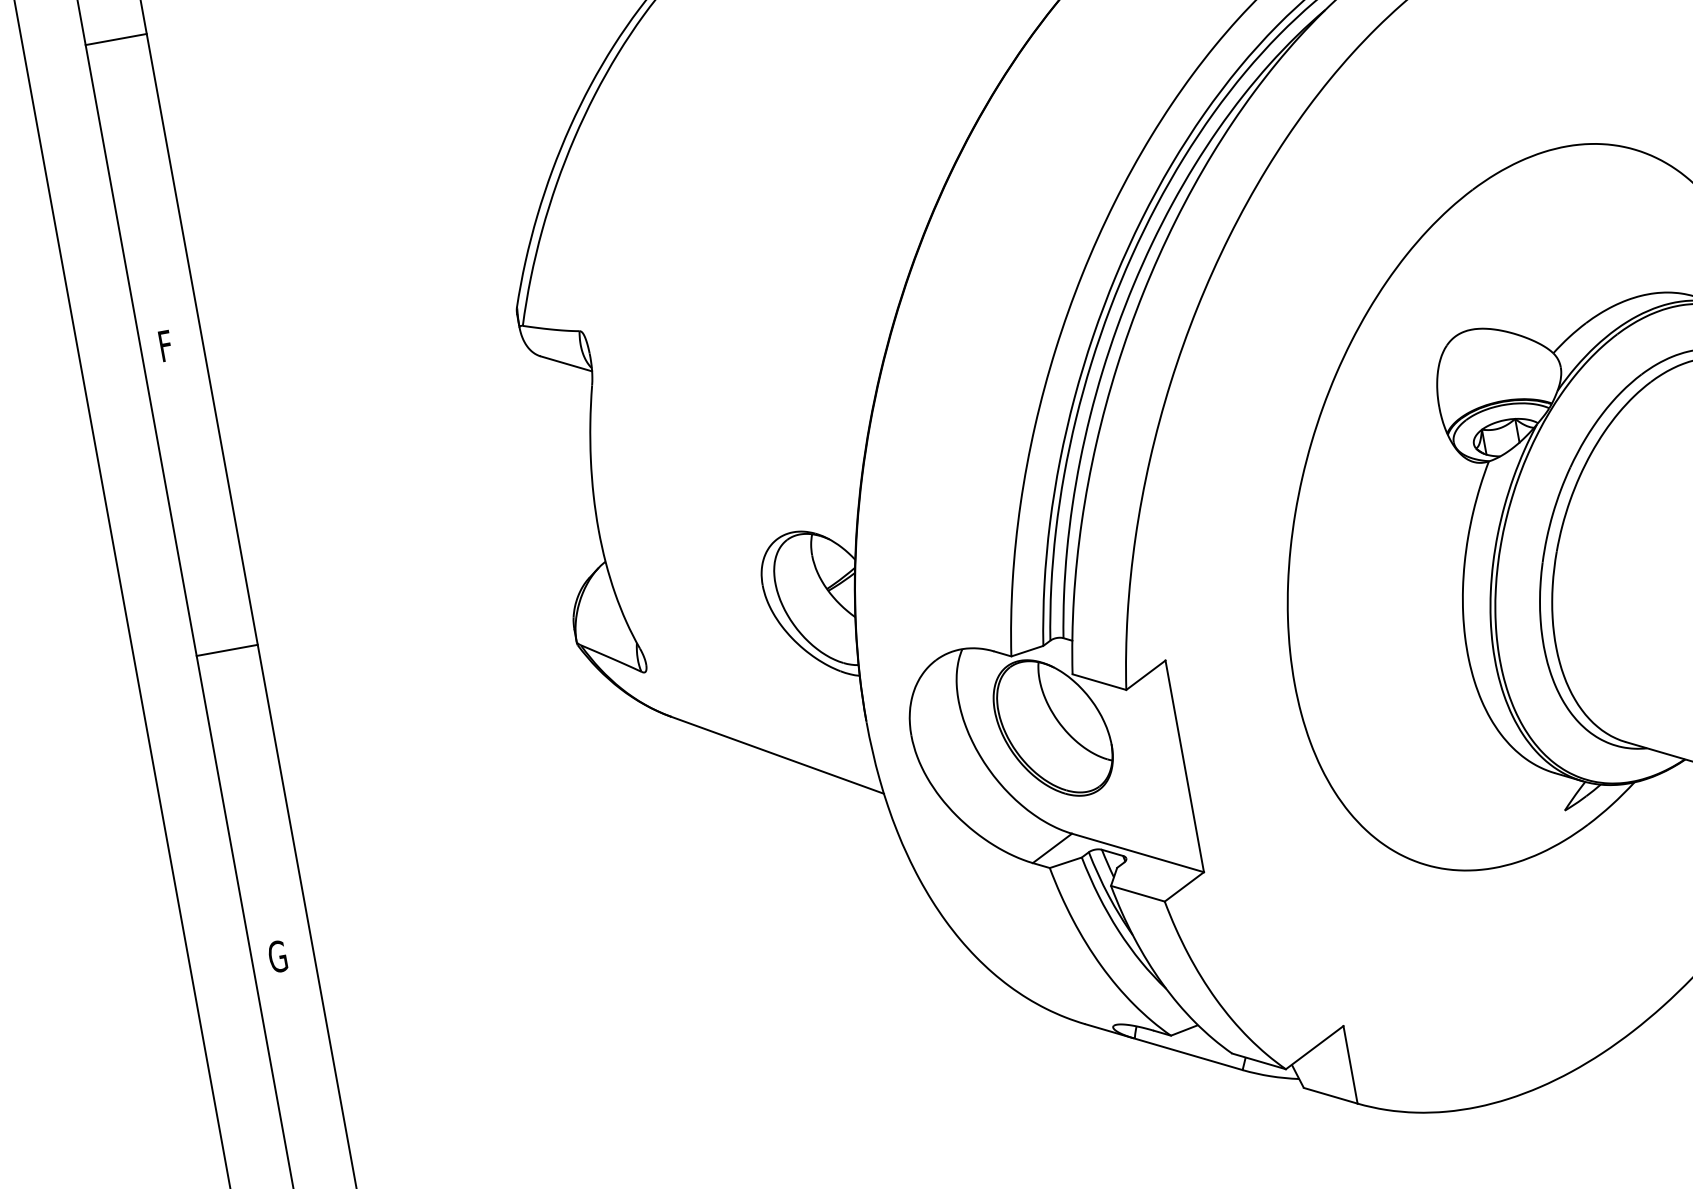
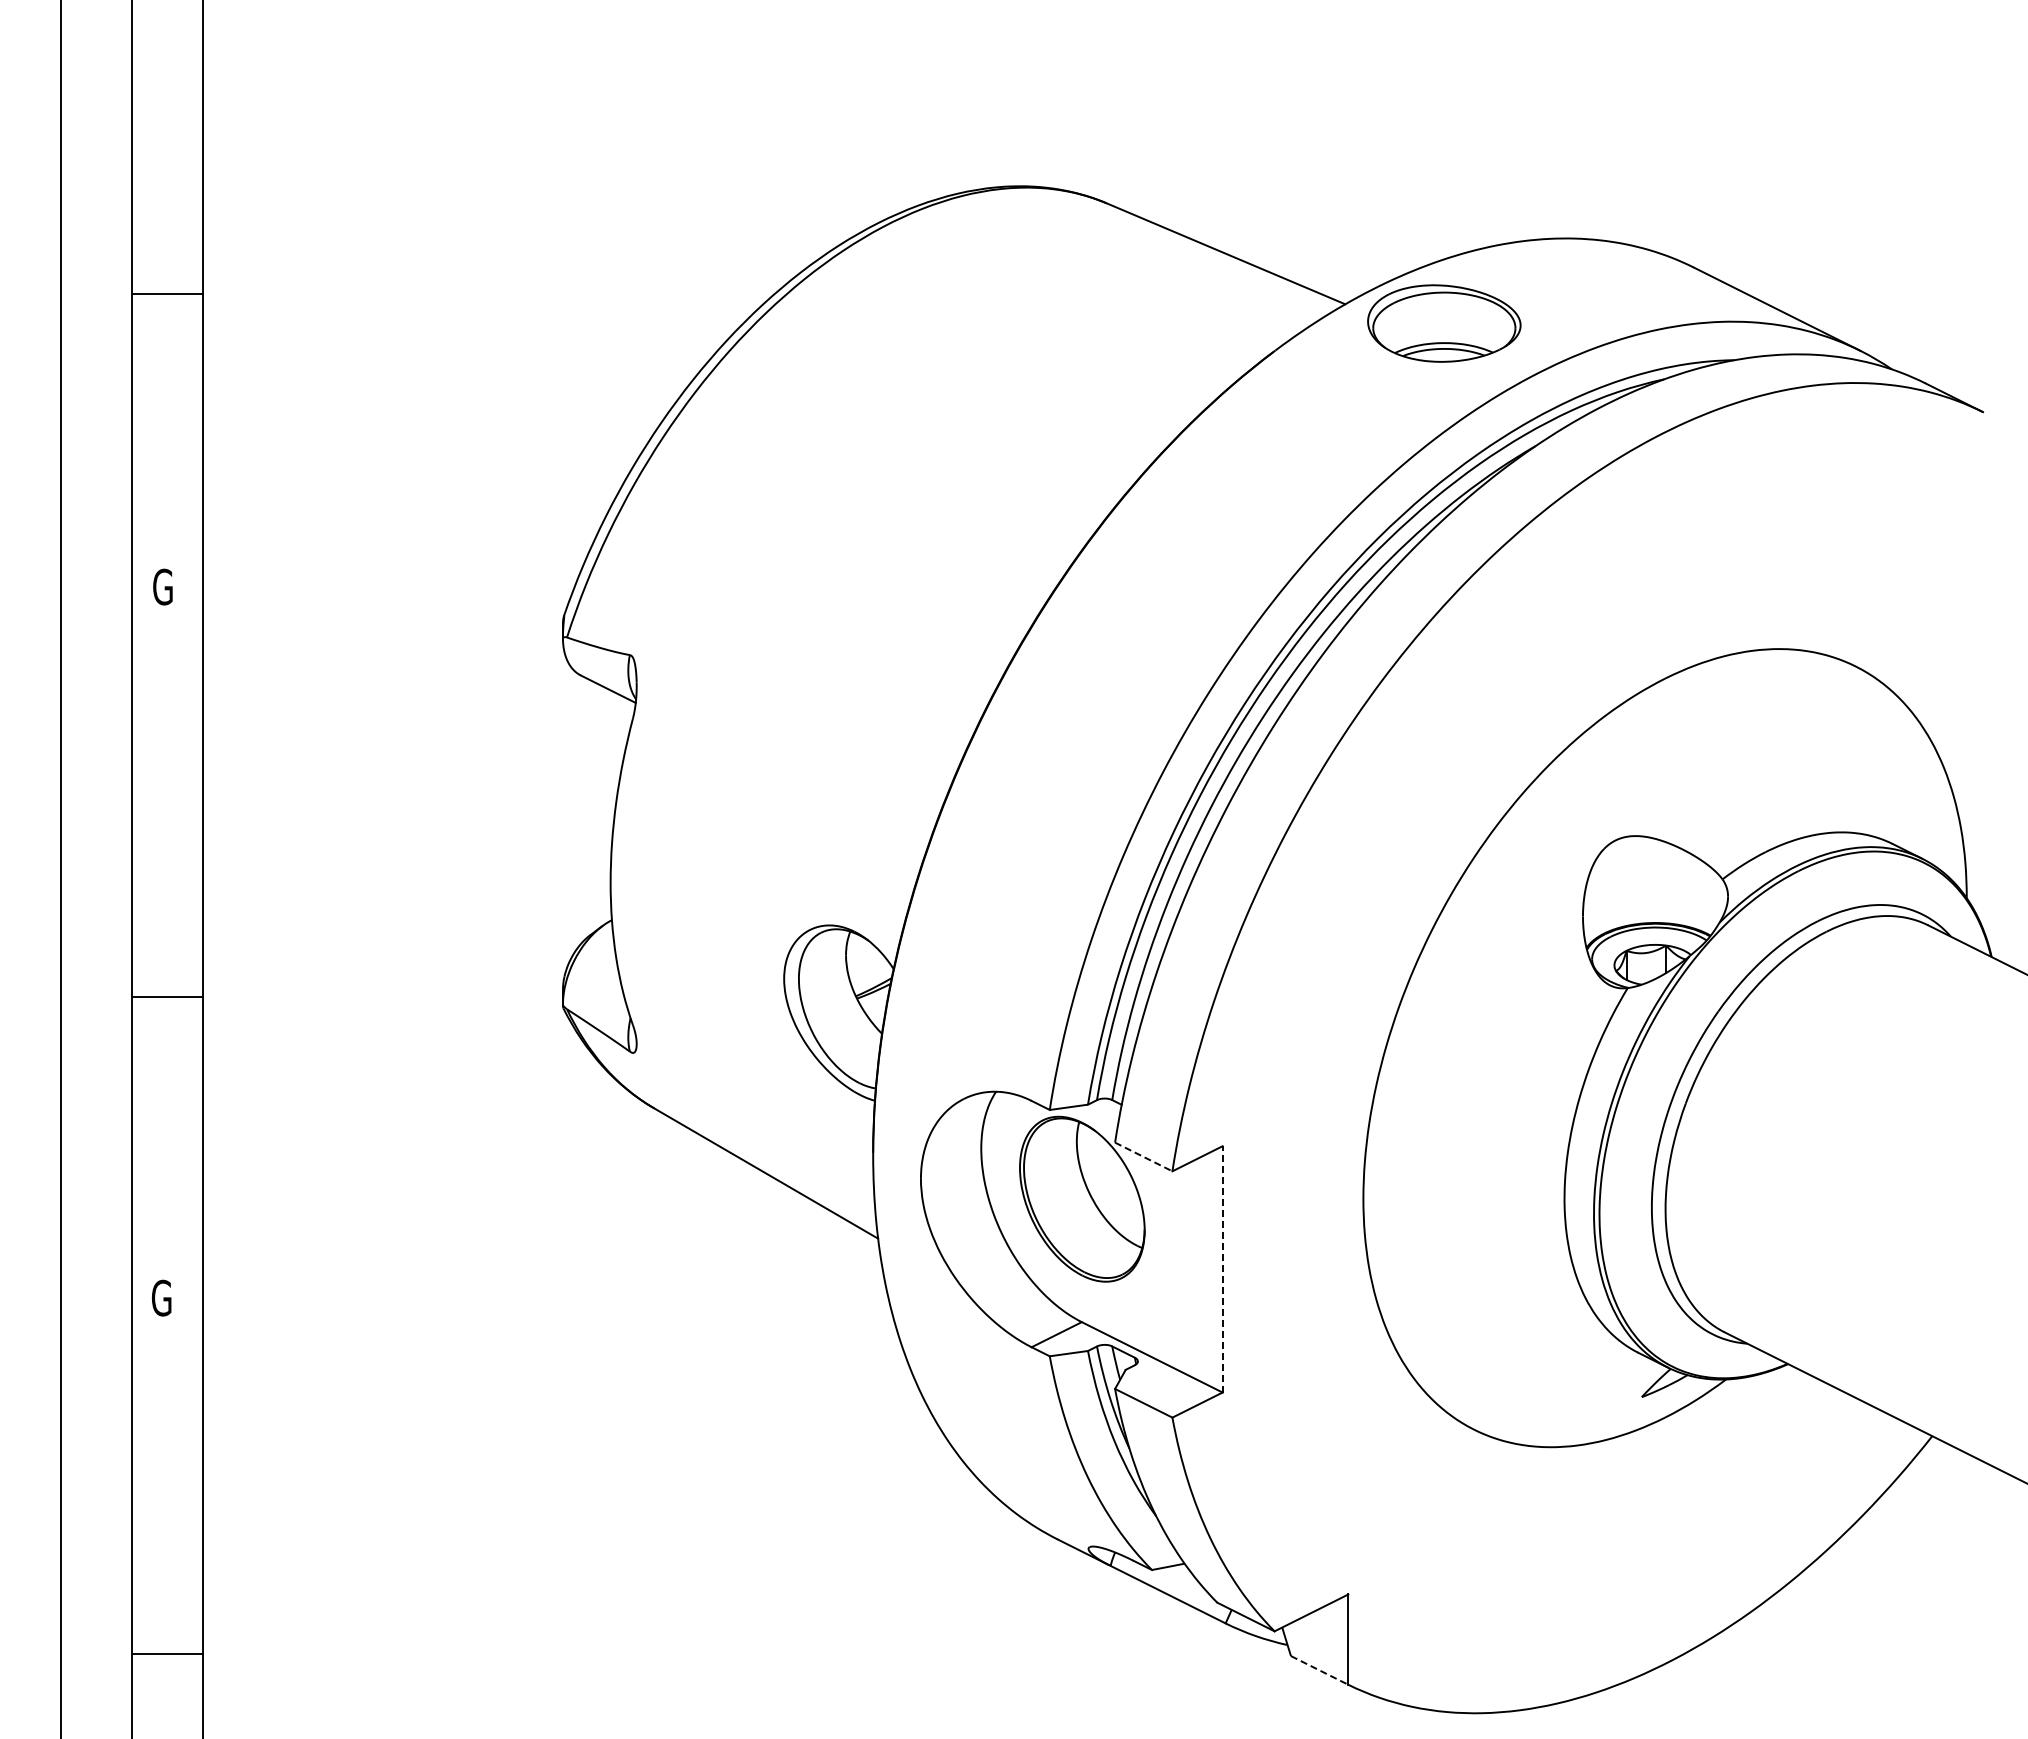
line: (116, 39) -> (167, 293), moved
text: (167, 345) -> (162, 586), F -> G
line: (227, 650) -> (167, 996), moved
line: (1100, 682) -> (1144, 1157), solid -> dashed
line: (1184, 765) -> (1222, 1268), solid -> dashed
line: (1331, 1095) -> (1320, 1670), solid -> dashed

